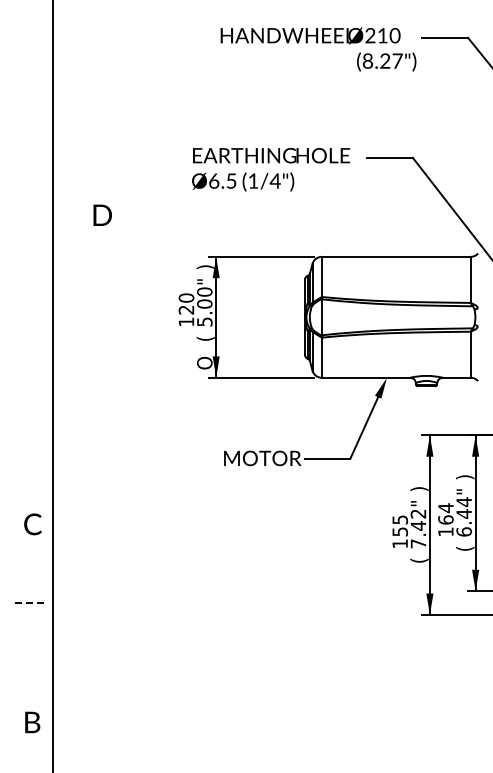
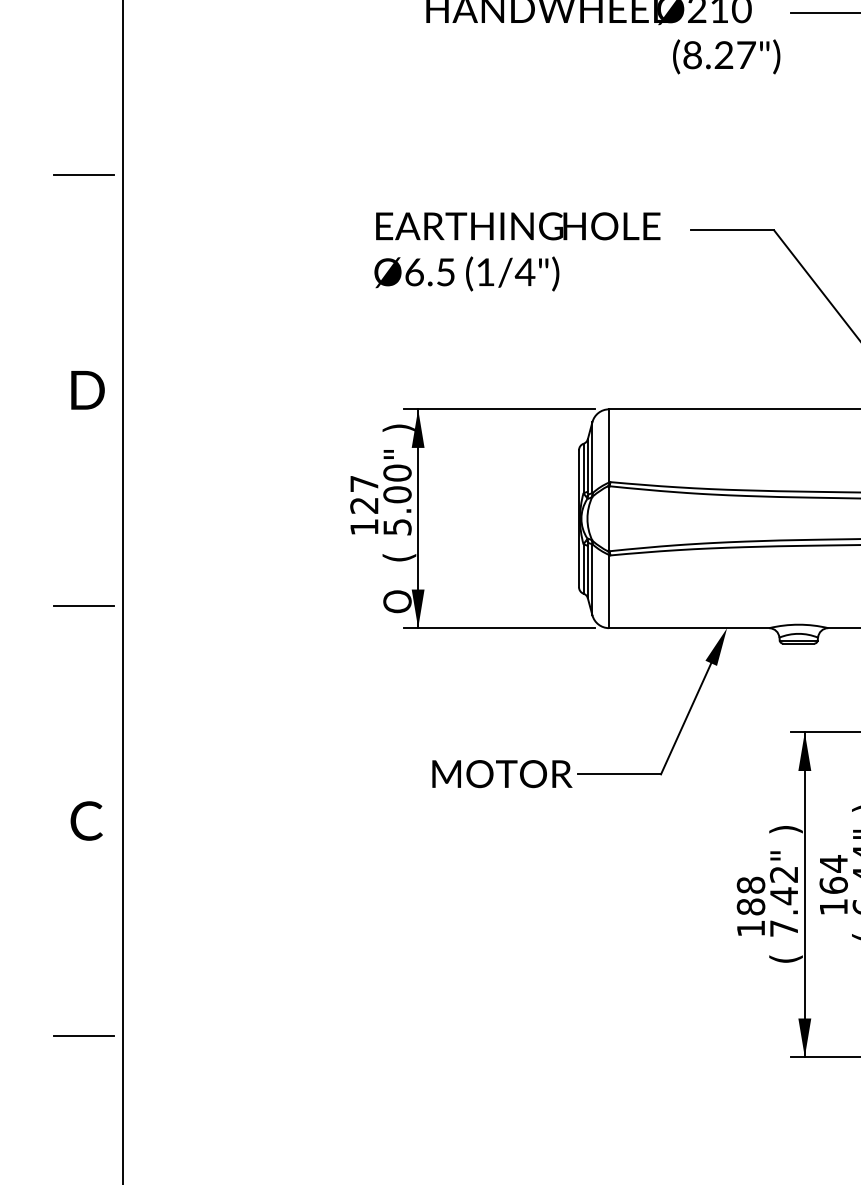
line: (31, 127) -> (83, 175), added
text: (102, 214) -> (87, 388), moved
text: (186, 297) -> (364, 482), 120 -> 127
line: (31, 365) -> (83, 605), added
text: (32, 524) -> (85, 821), moved
text: (399, 525) -> (749, 895), 155 -> 188
line: (31, 603) -> (83, 1036), dashed -> solid

